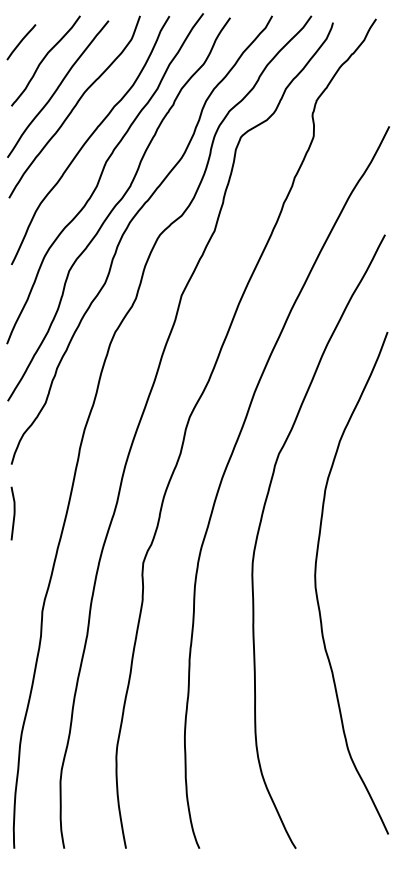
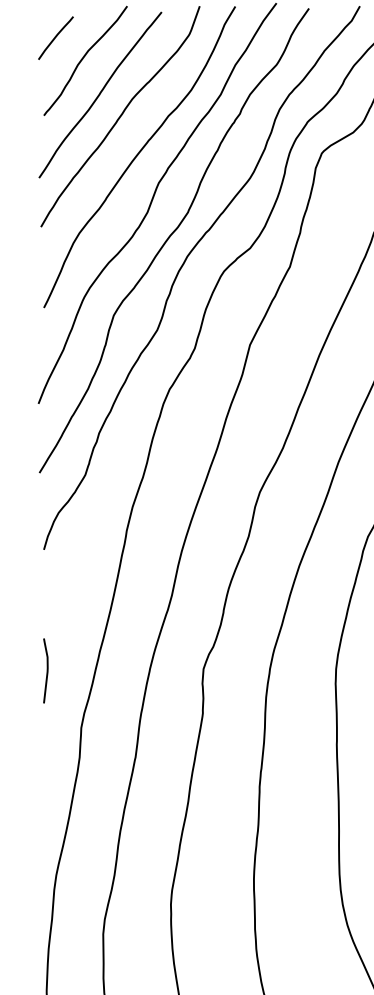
curve: (13, 513) -> (46, 670), moved

